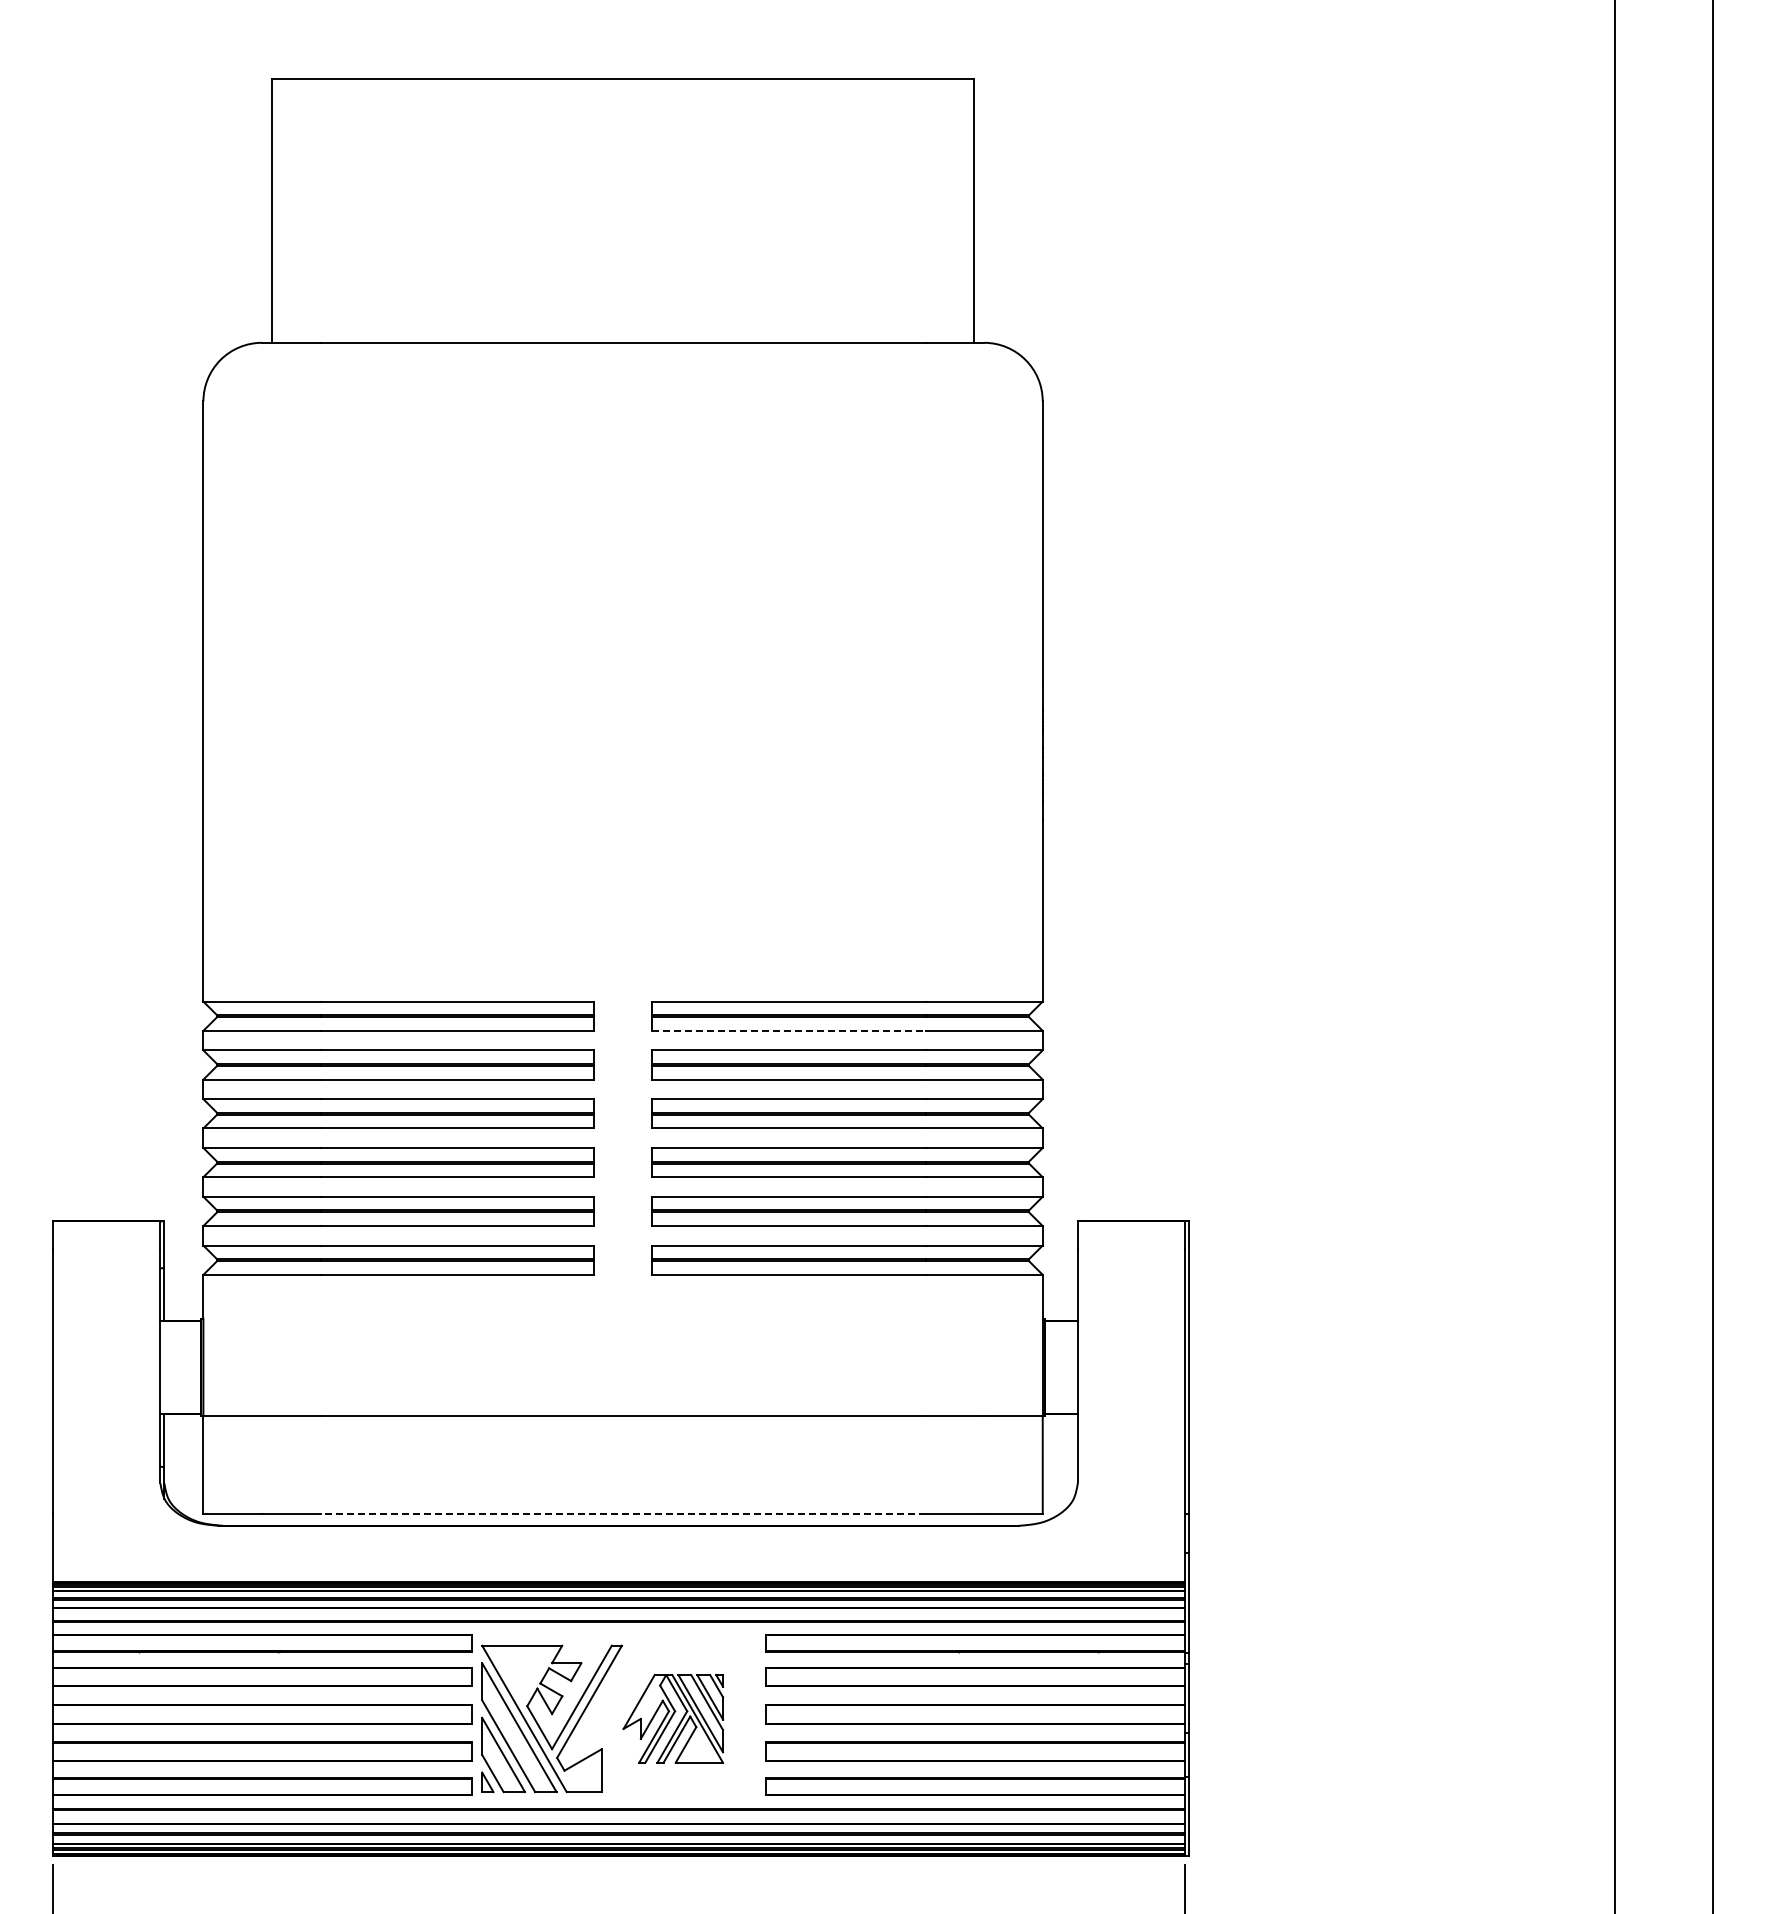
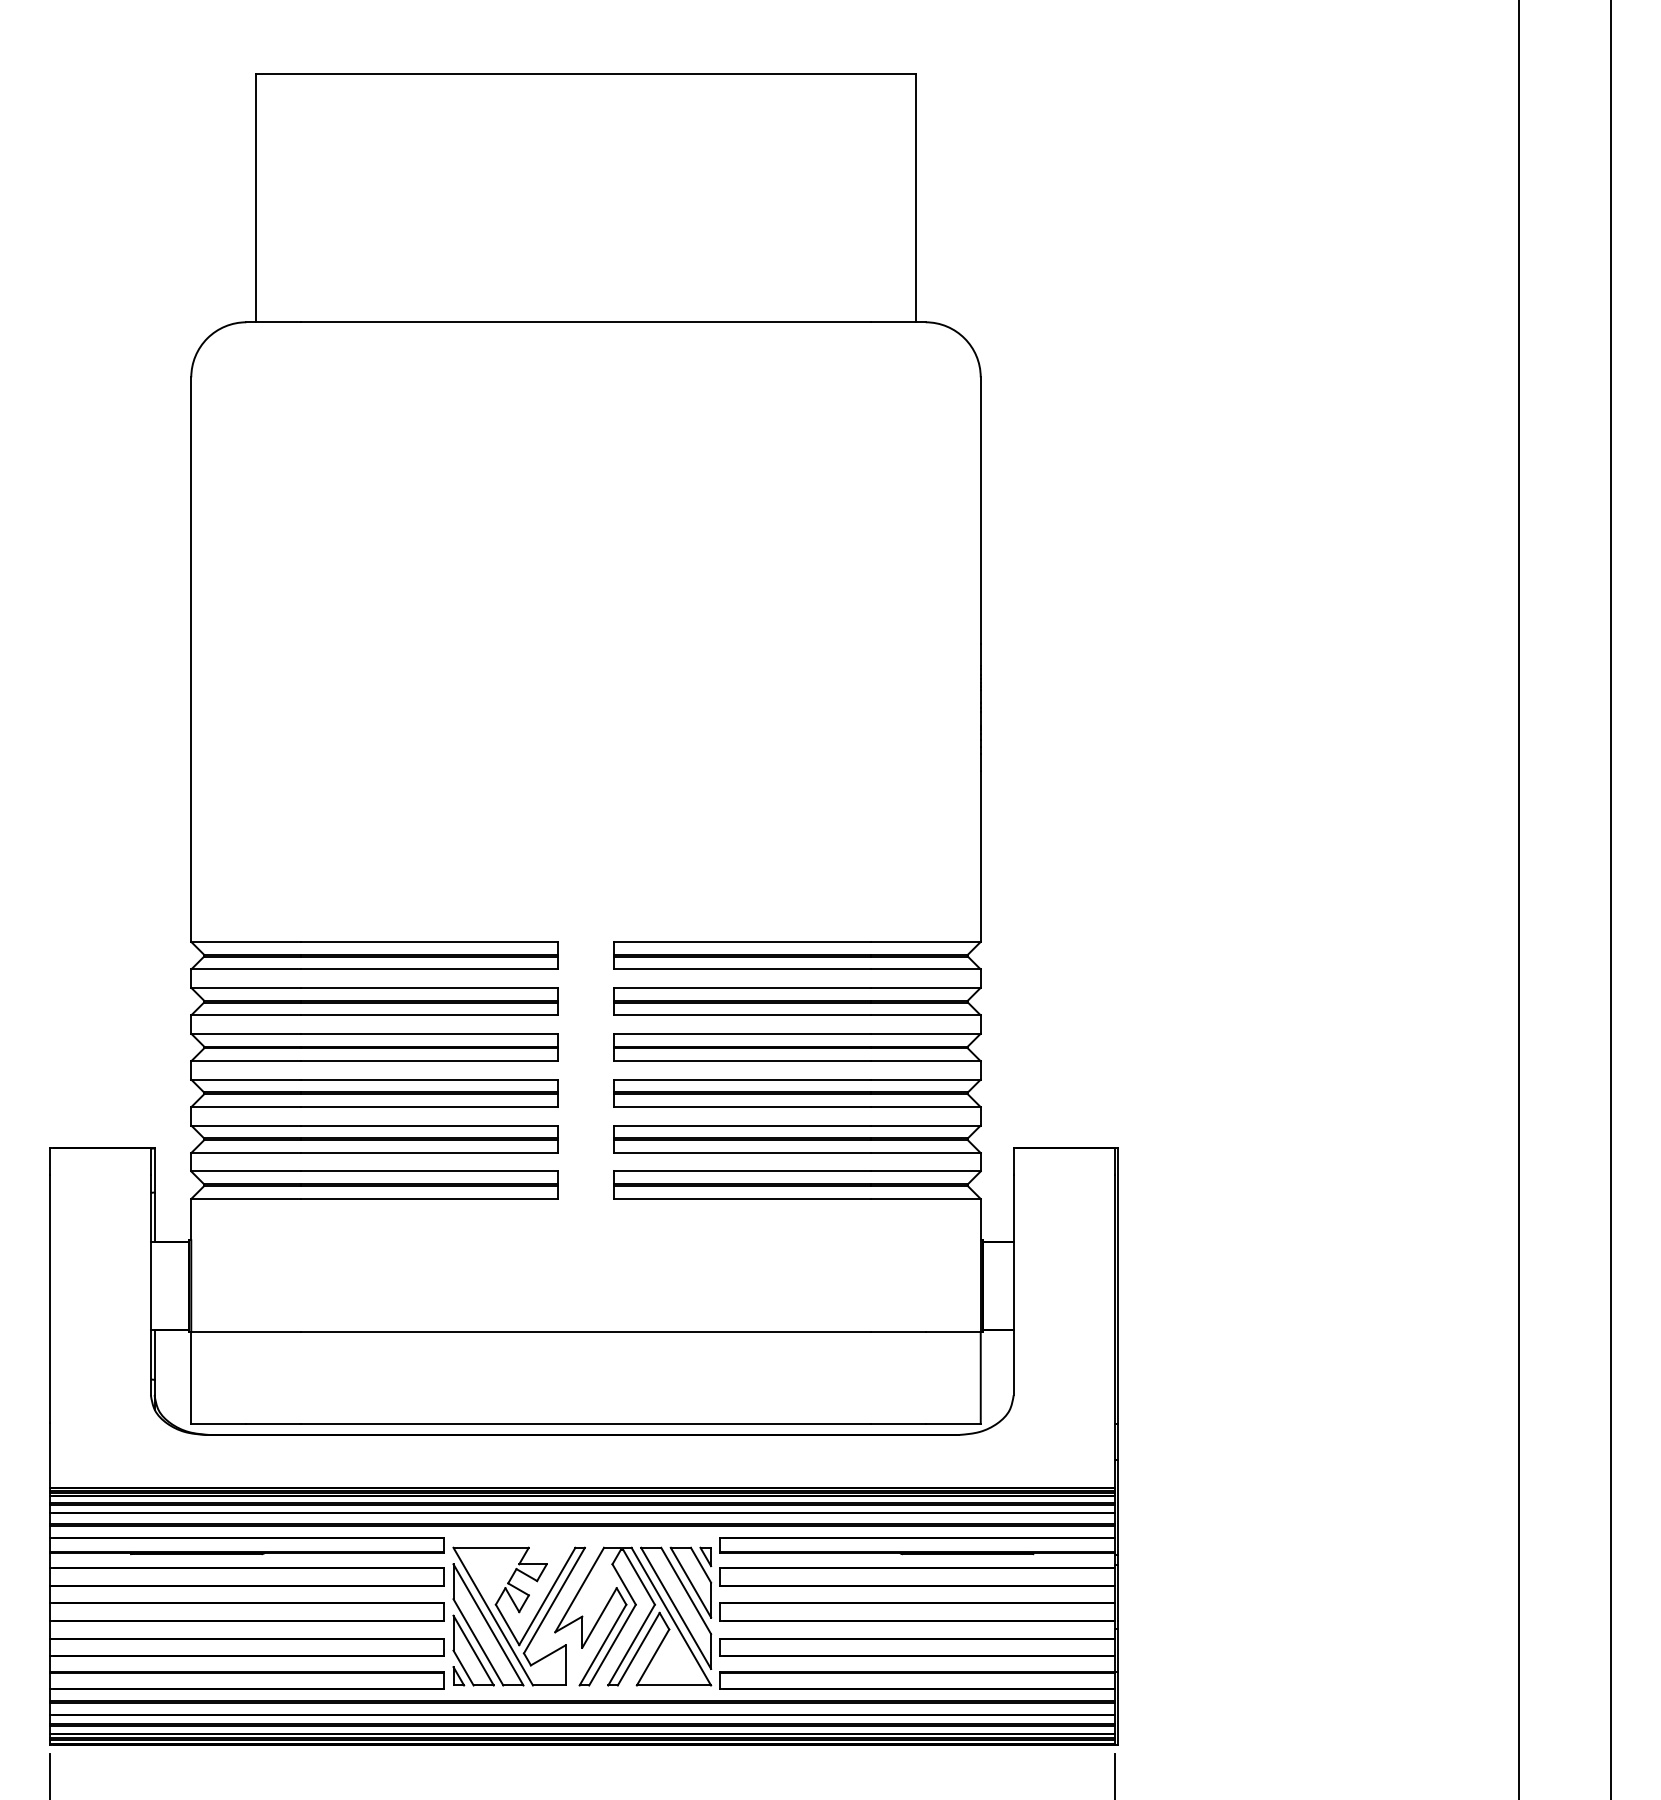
line: (788, 1030) -> (741, 969), dashed -> solid
line: (623, 1513) -> (586, 1423), dashed -> solid
part: (673, 1718) -> (633, 1616), size x1.67

